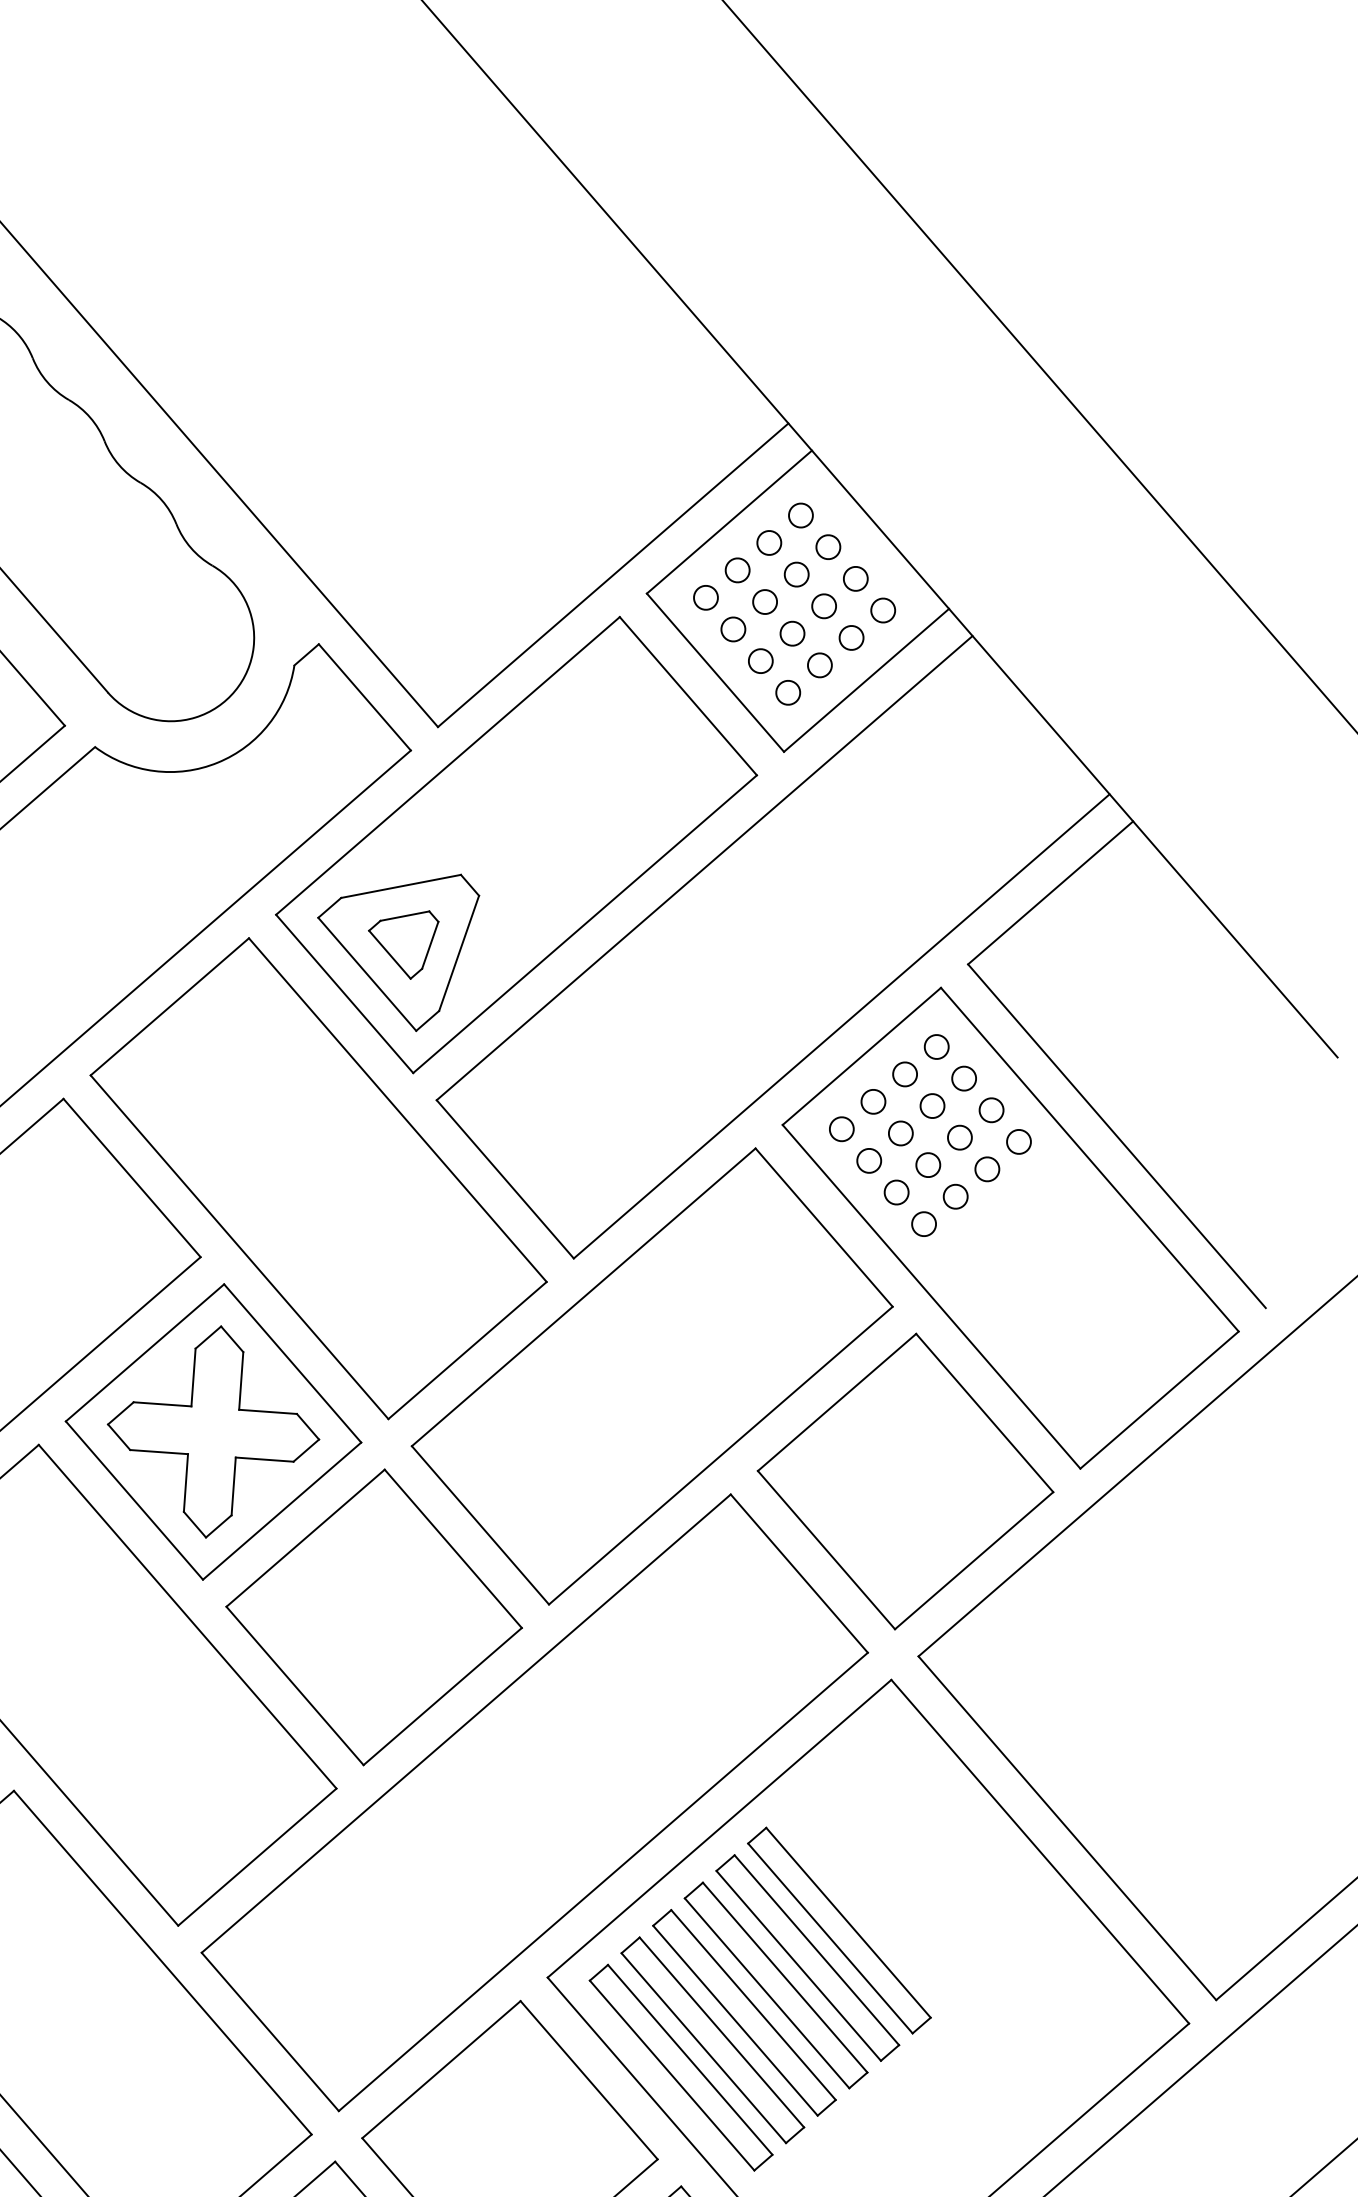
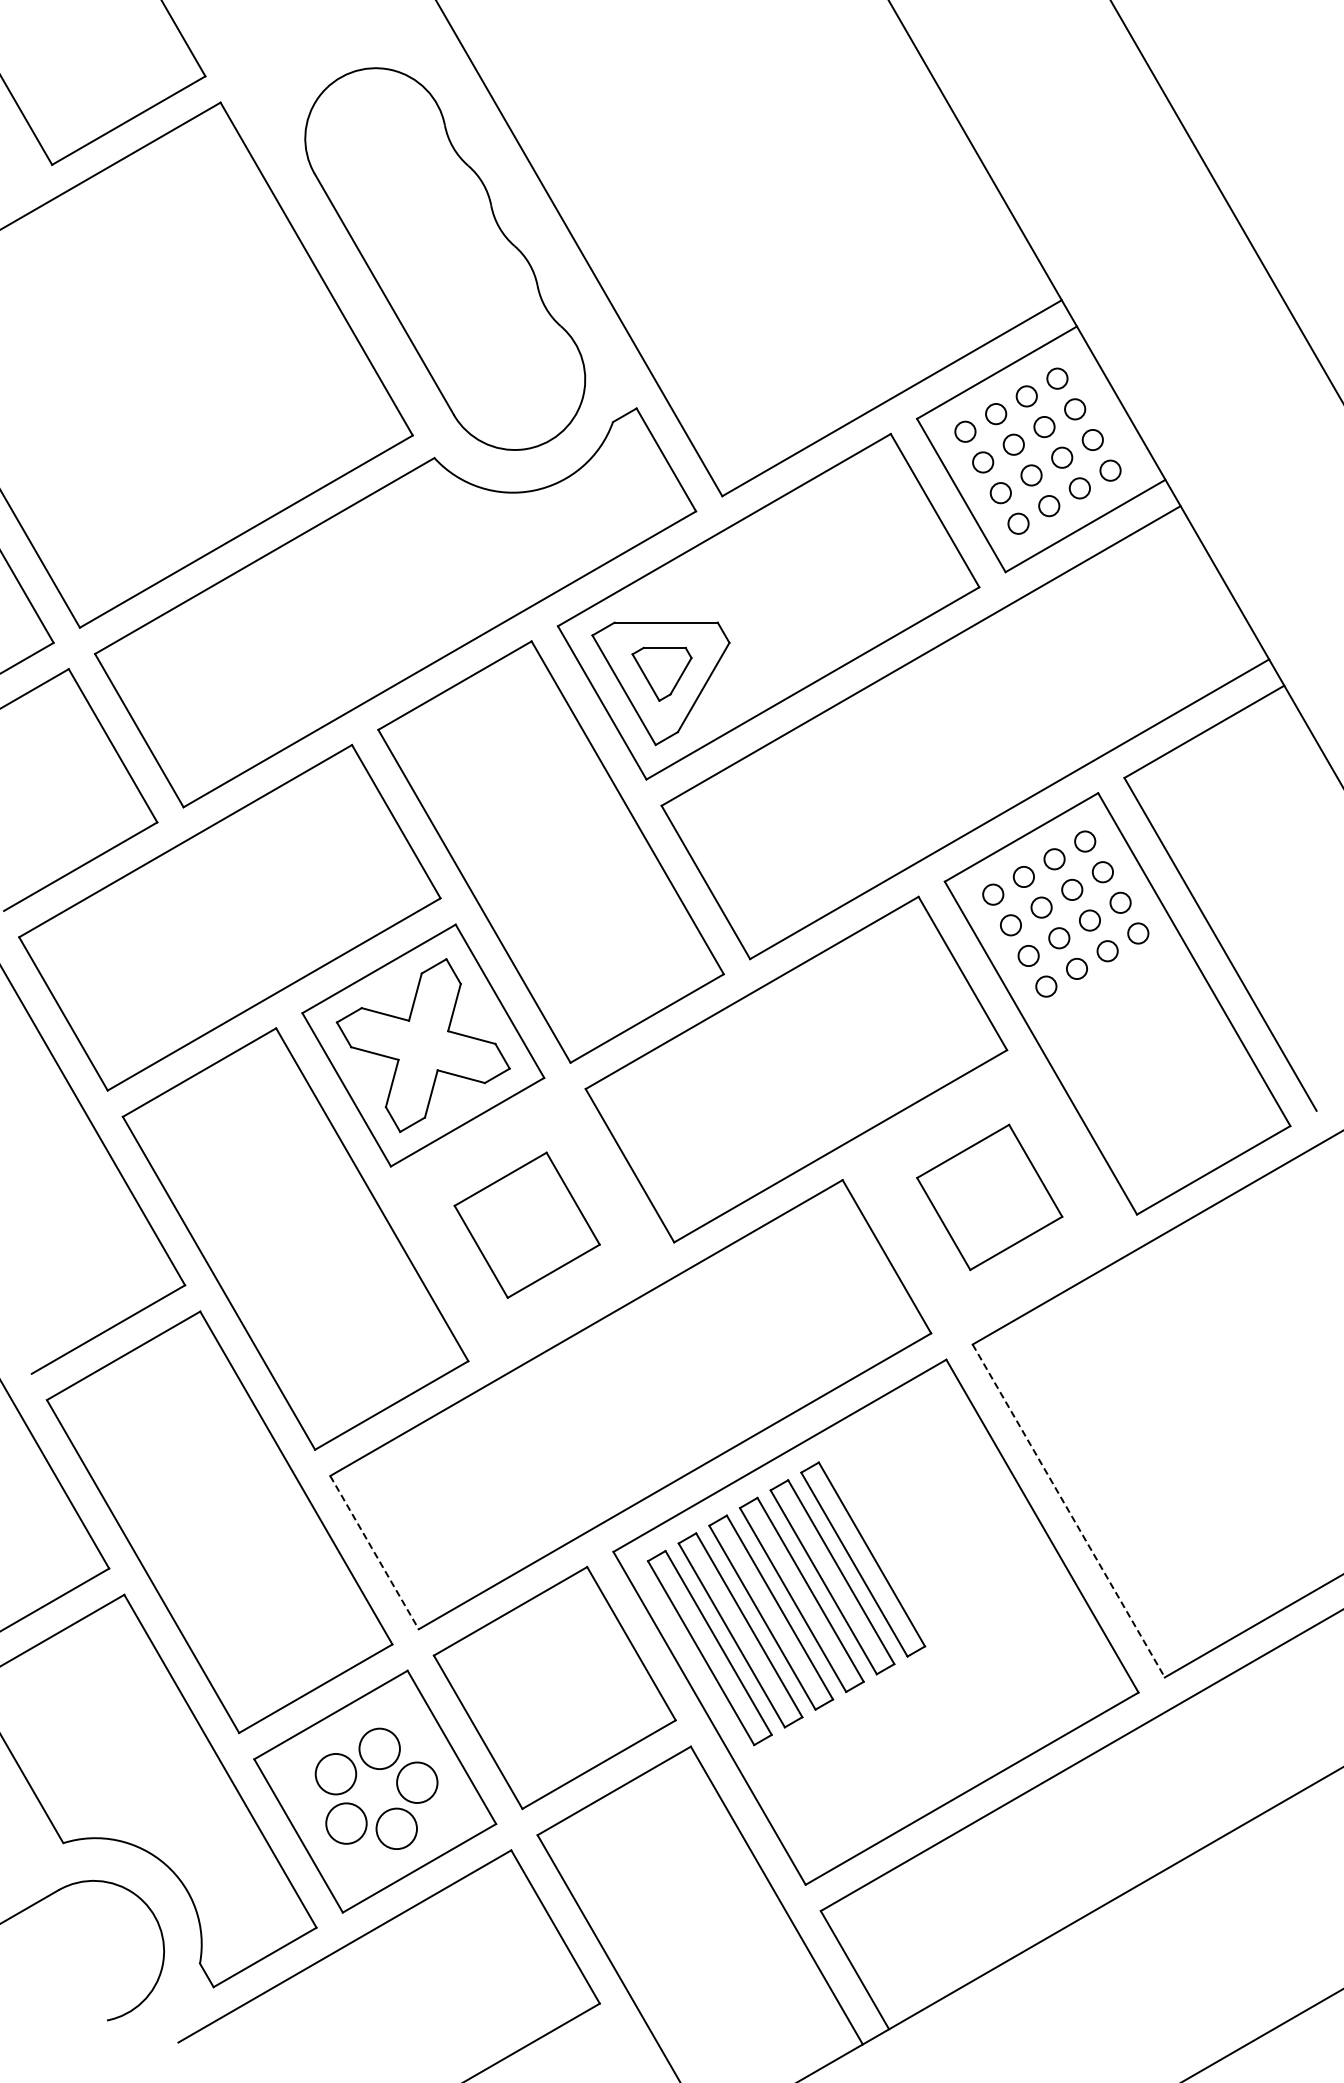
part: (905, 1481) -> (989, 1197), size x0.6
part: (374, 1617) -> (527, 1225), size x0.6
line: (1068, 1828) -> (1069, 1511), solid -> dashed
line: (270, 2031) -> (374, 1552), solid -> dashed

